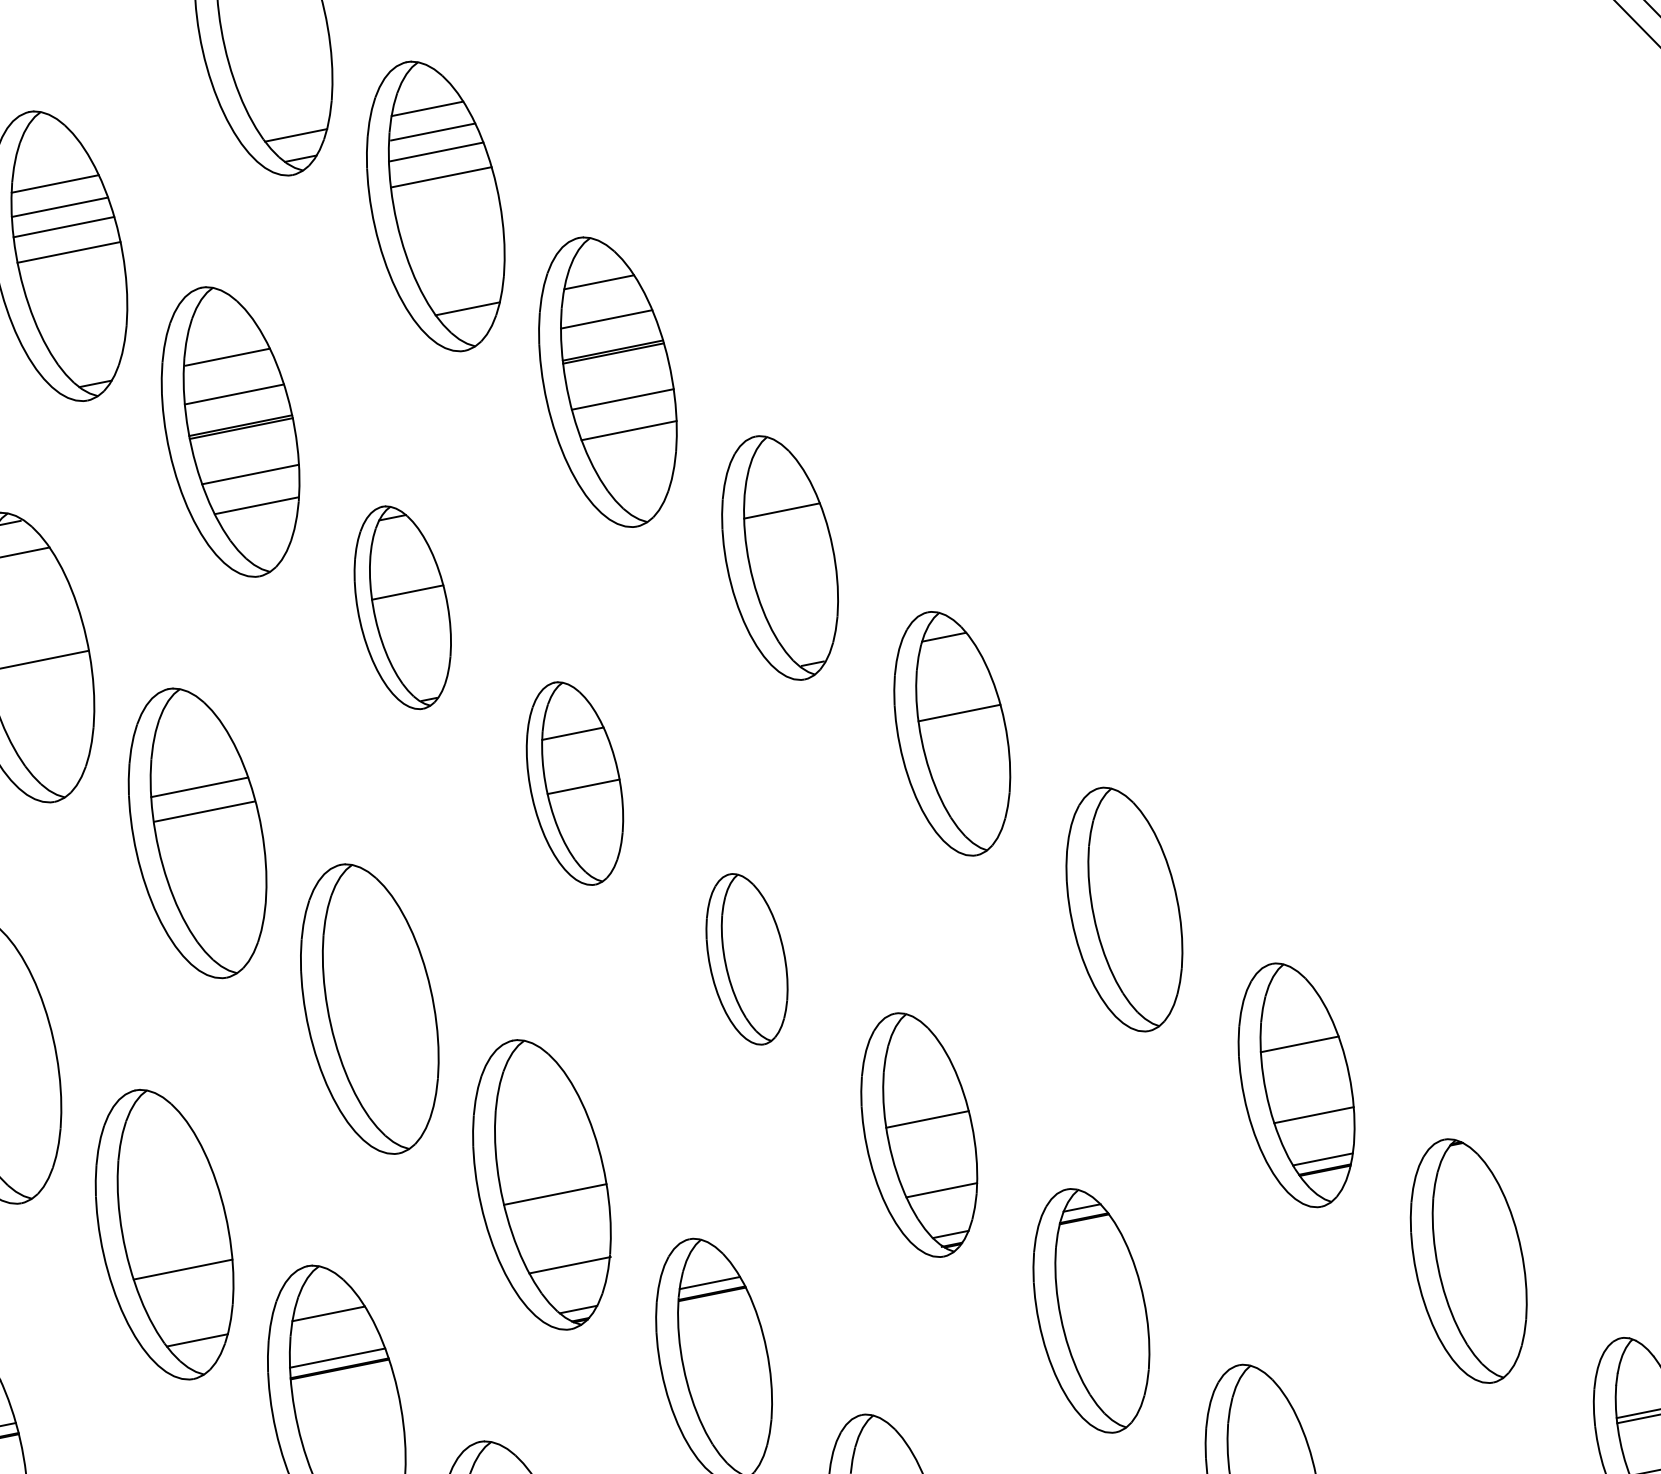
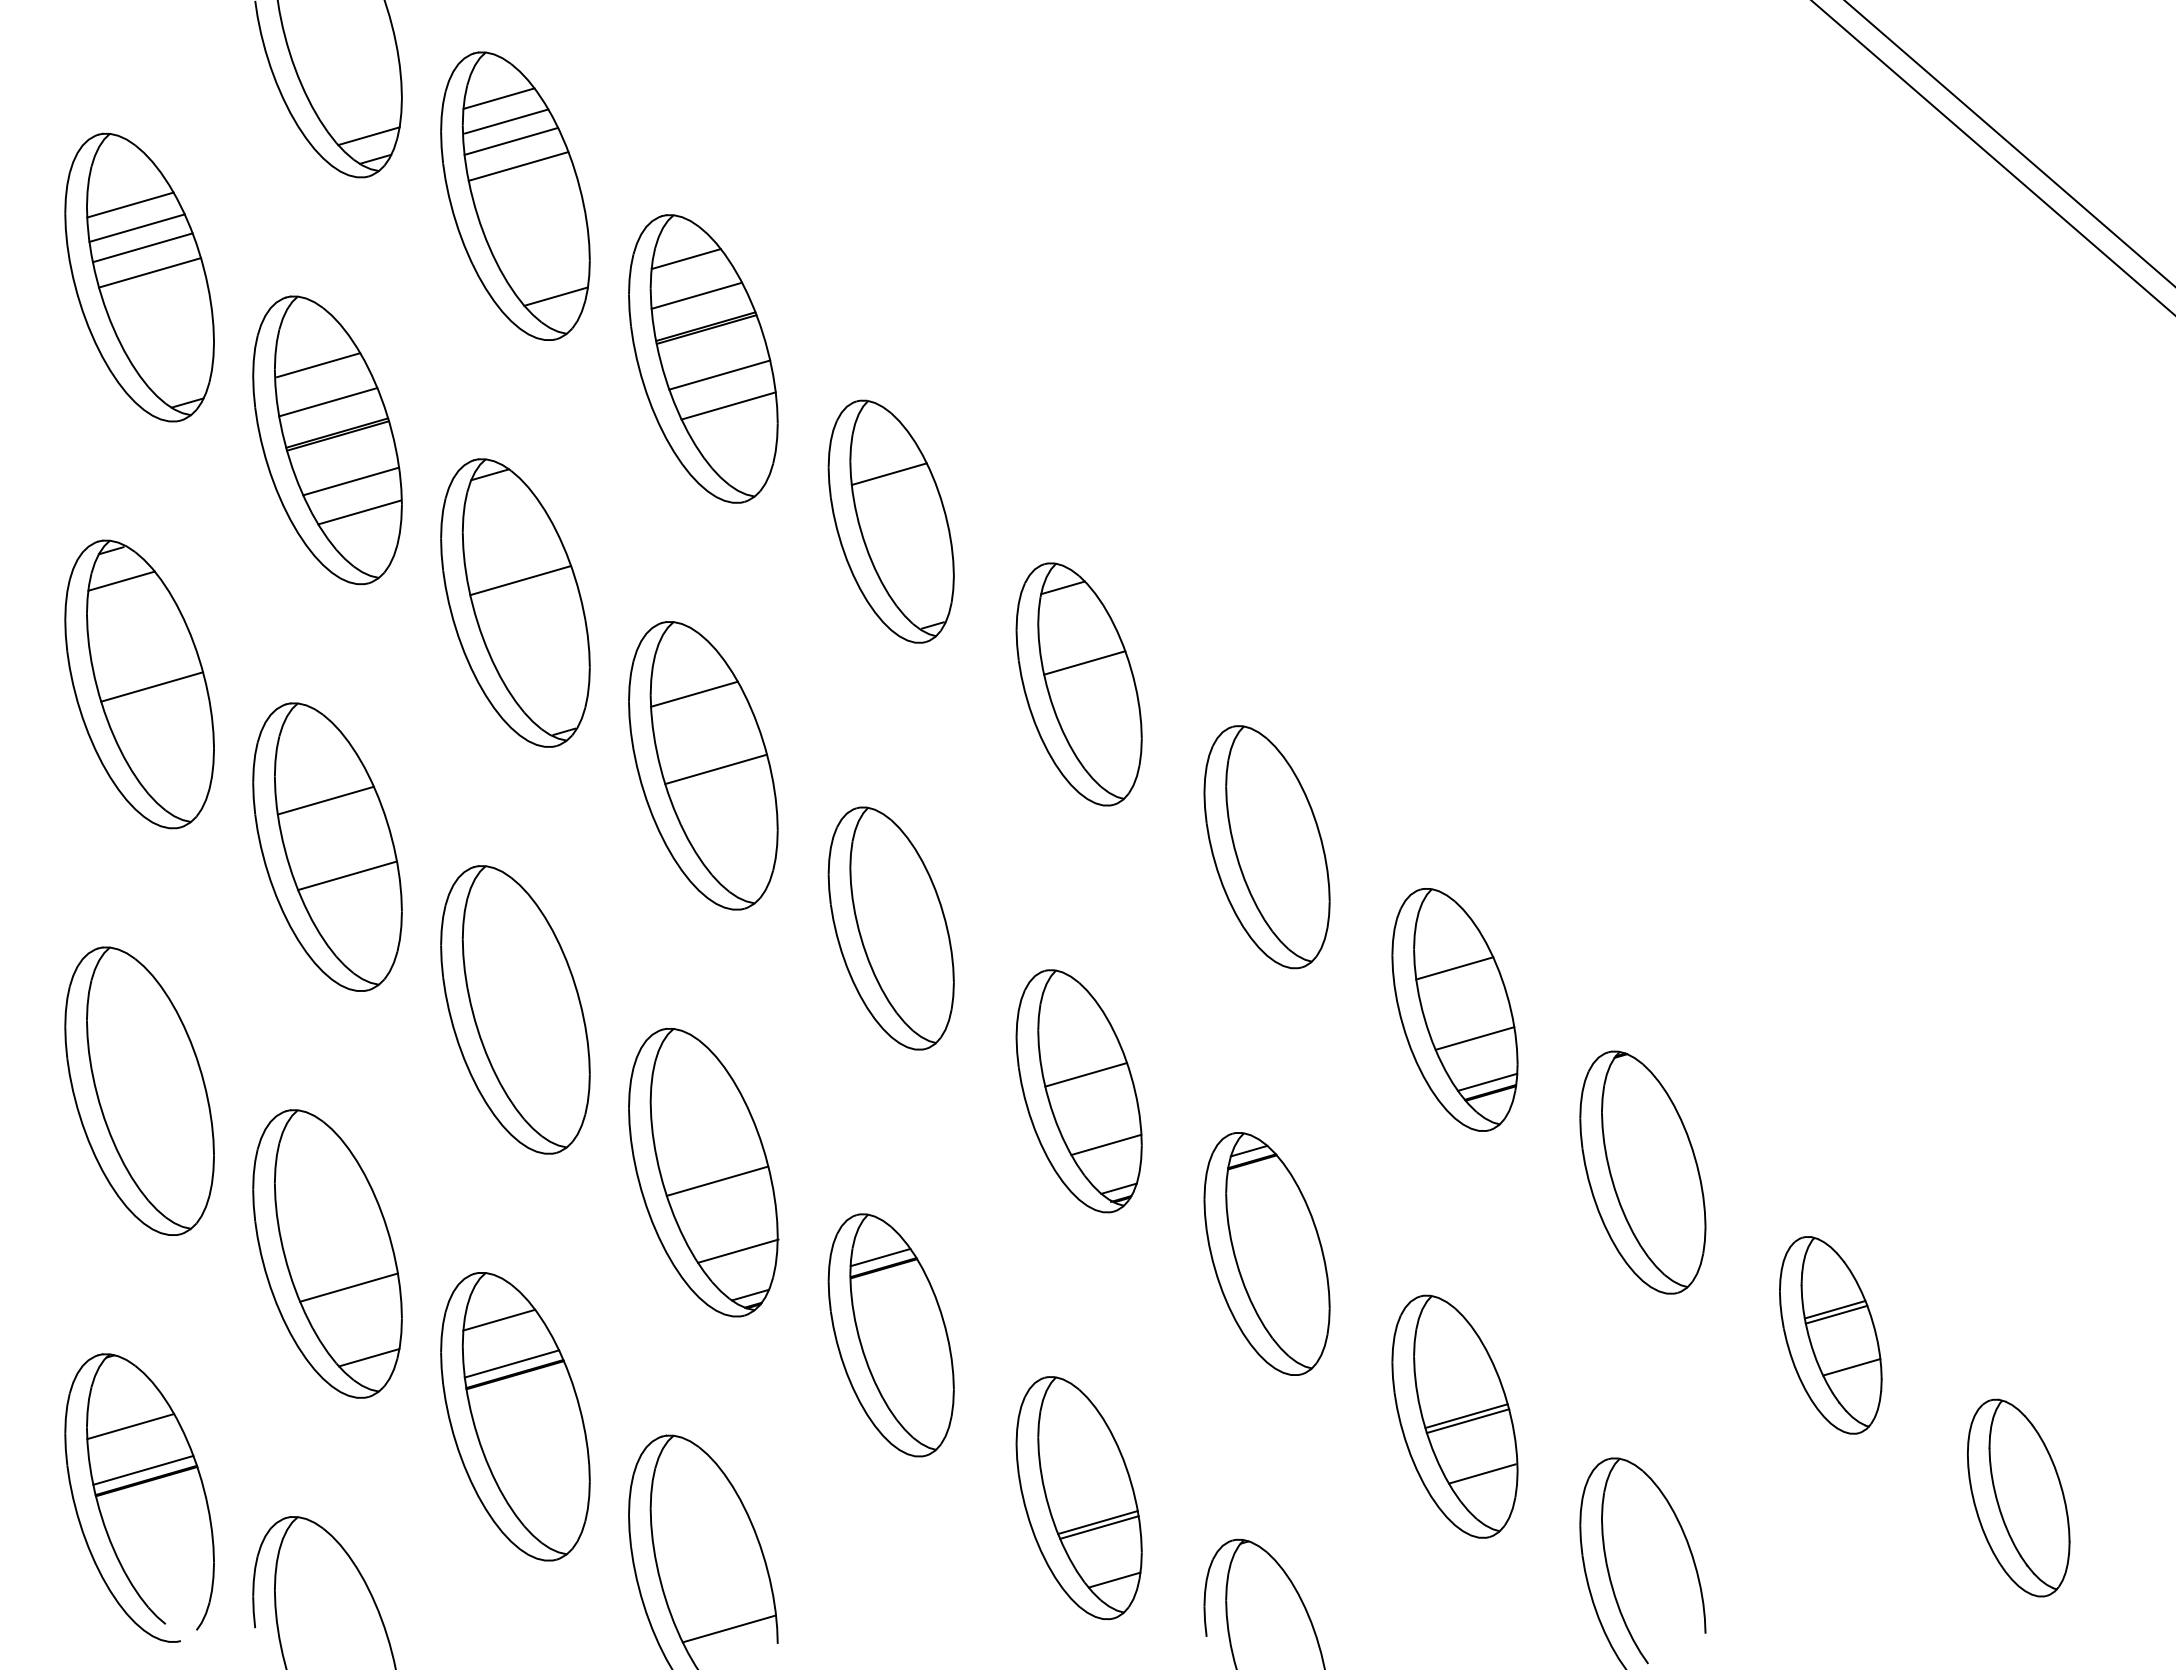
part: (402, 607) -> (515, 602), size x1.43
part: (575, 783) -> (703, 765), size x1.43
line: (204, 811) -> (347, 875), moved
part: (746, 959) -> (890, 928), size x1.43

